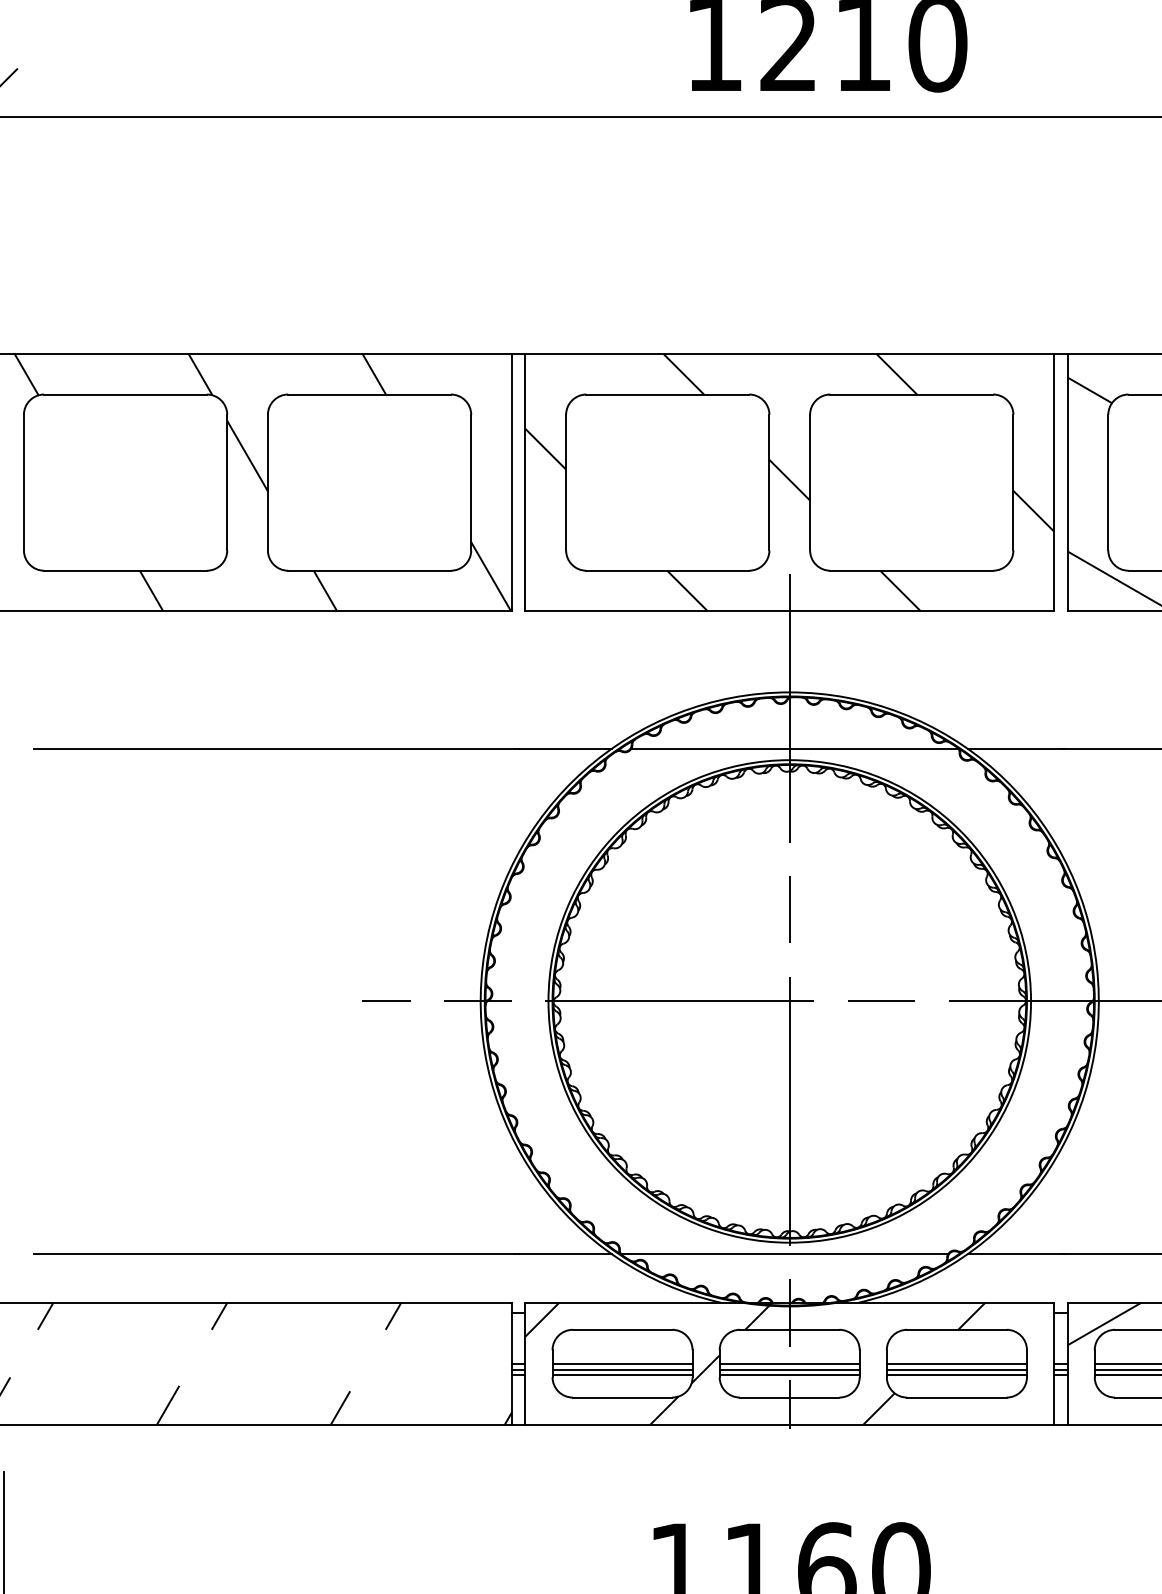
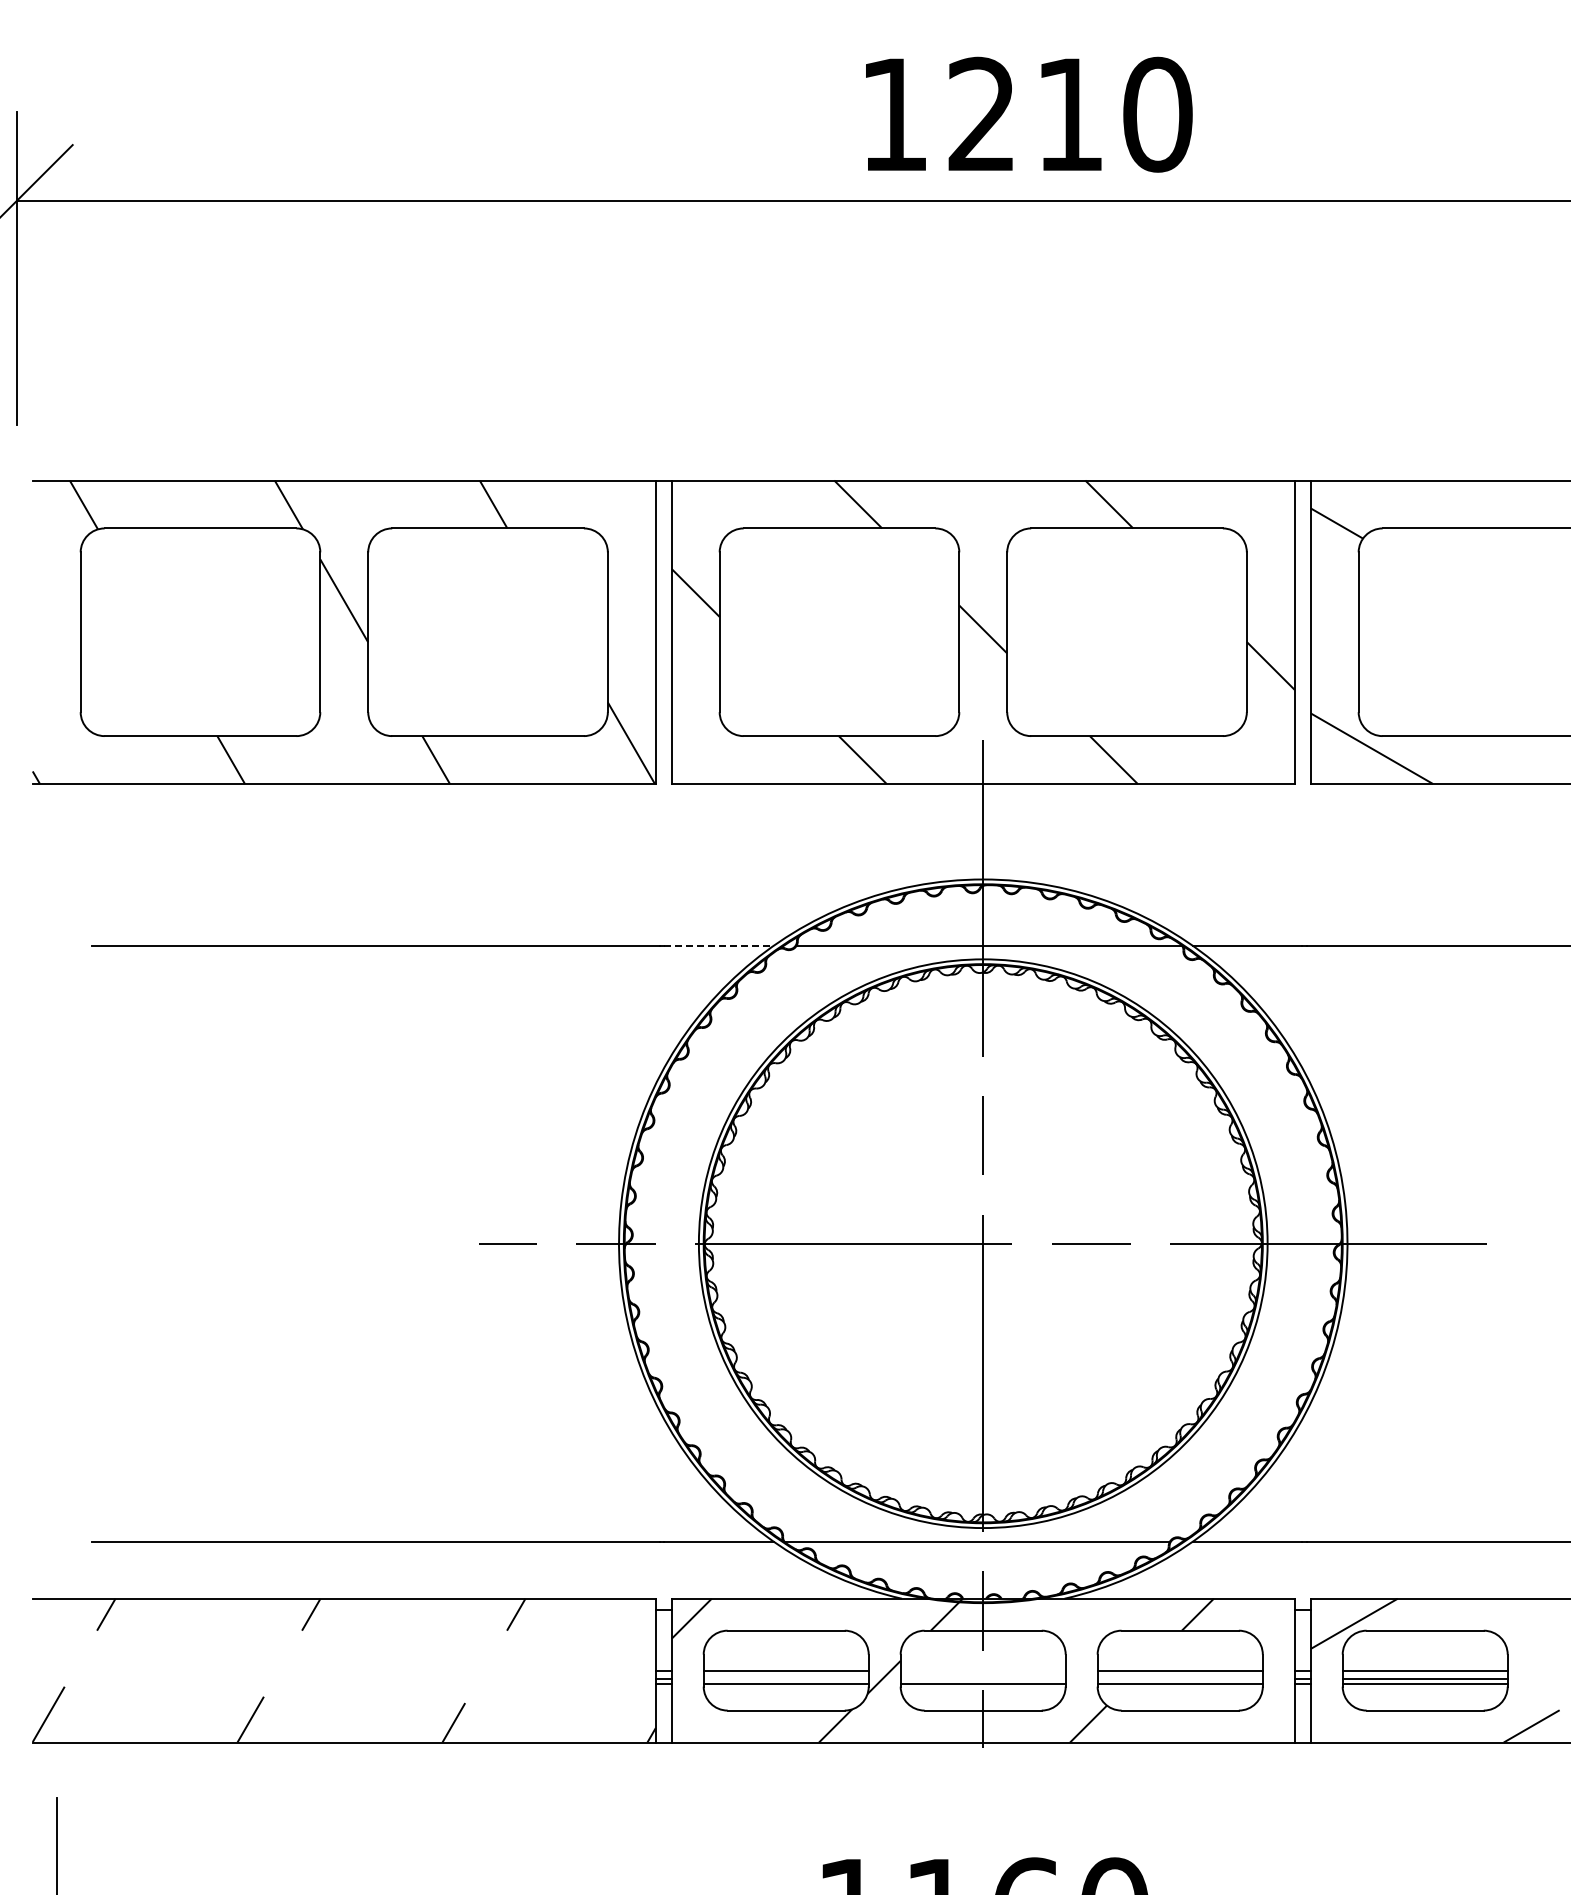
line: (565, 748) -> (718, 945), solid -> dashed
line: (789, 1363) -> (982, 1670), removed
line: (621, 1370) -> (785, 1678), removed
line: (789, 1370) -> (982, 1678), removed
line: (956, 1370) -> (1179, 1678), removed

